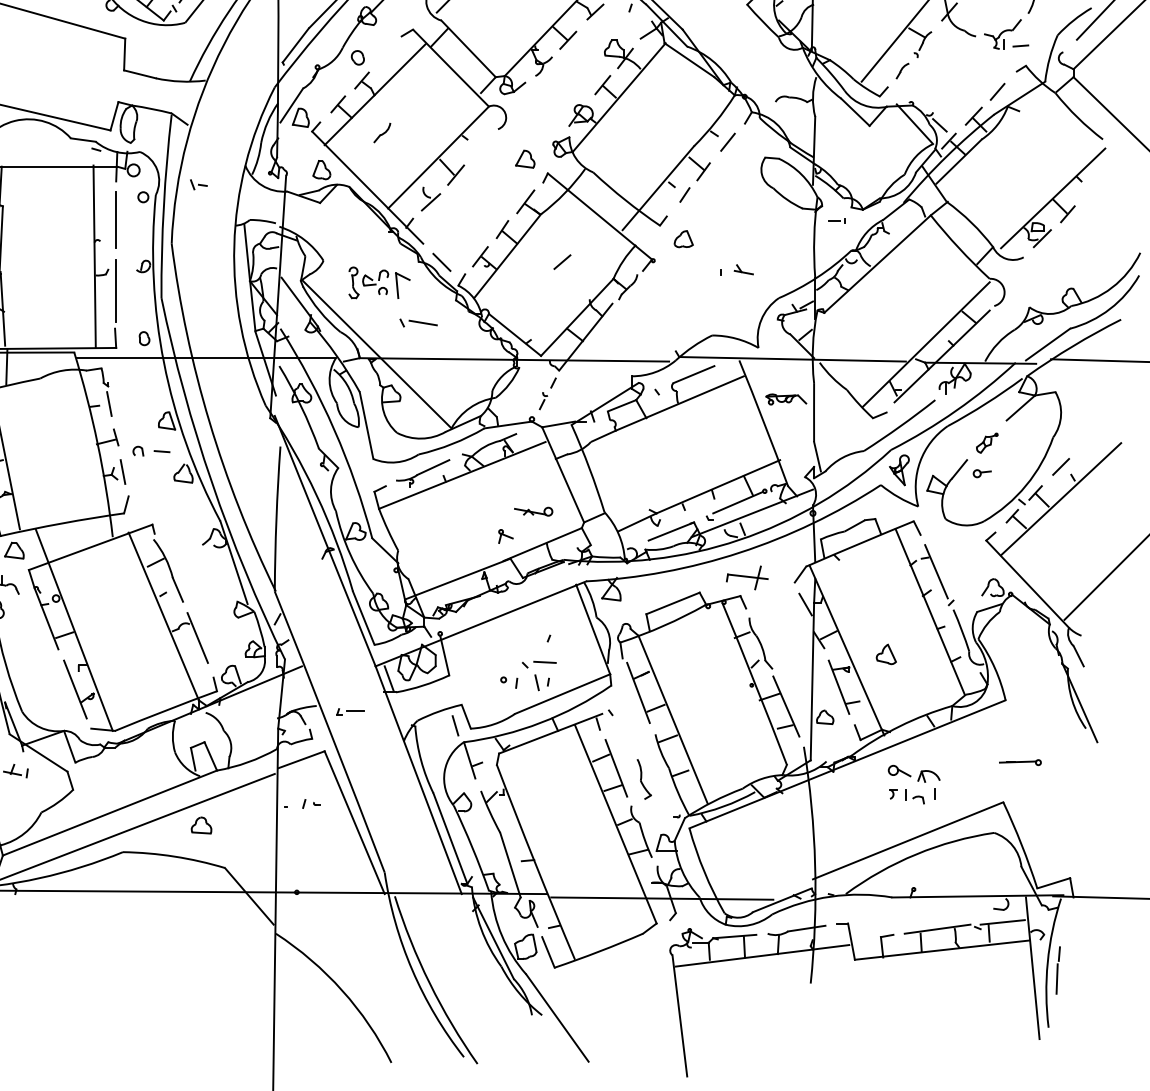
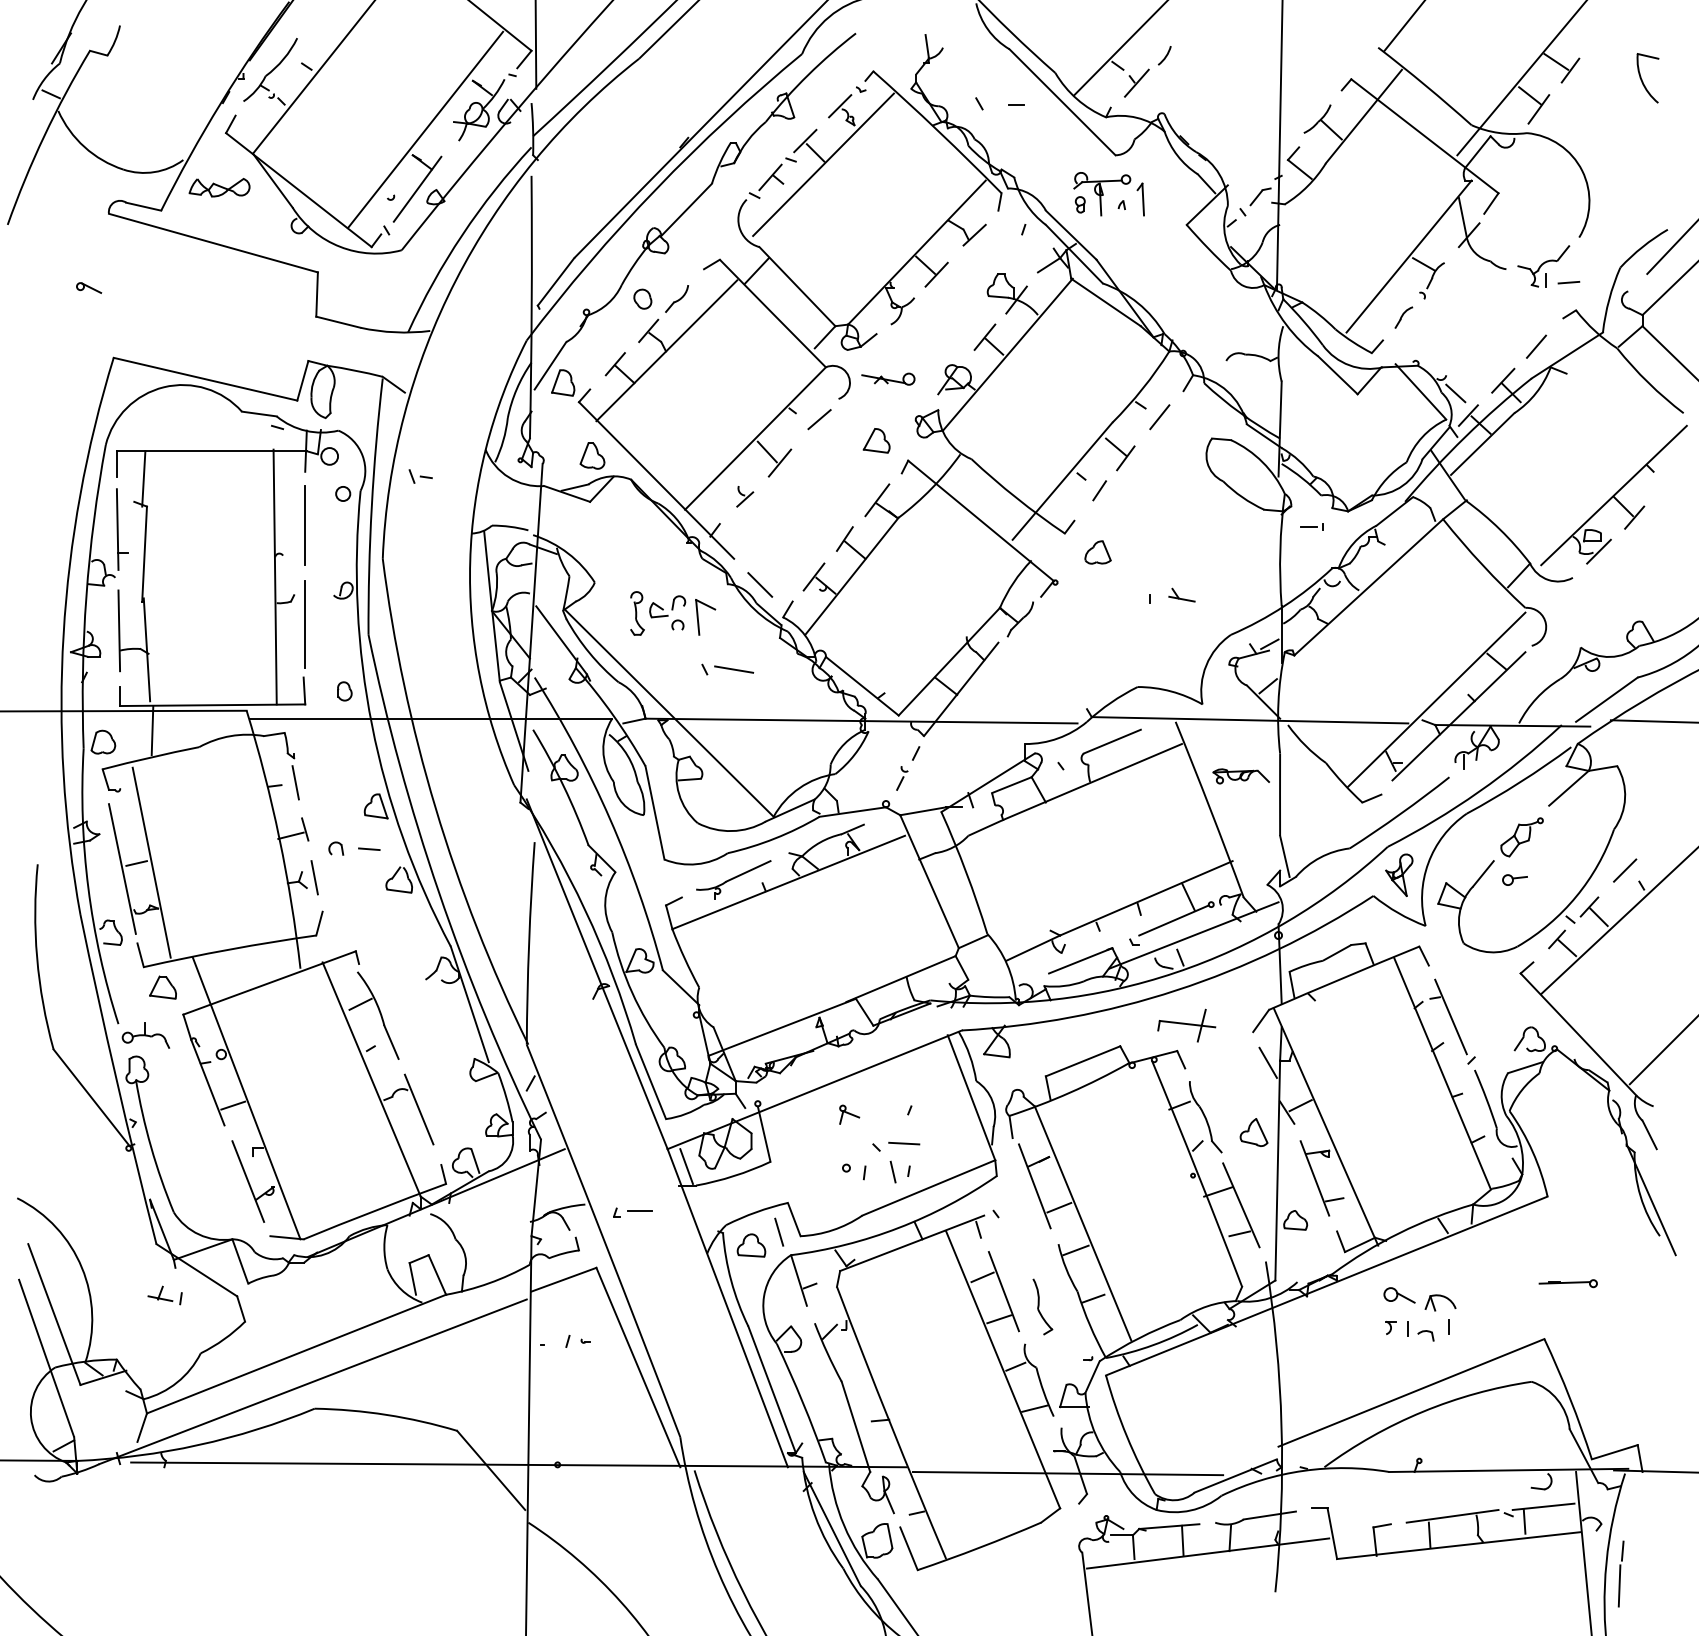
part: (381, 132) -> (676, 298), moved
part: (431, 199) -> (745, 496), size x0.62
line: (562, 262) -> (819, 419), moved
part: (986, 443) -> (1521, 837), size x1.43
part: (533, 511) -> (888, 378), moved
part: (505, 536) -> (849, 1114), moved
part: (885, 654) -> (1253, 1132), moved
part: (201, 825) -> (751, 1245), moved

